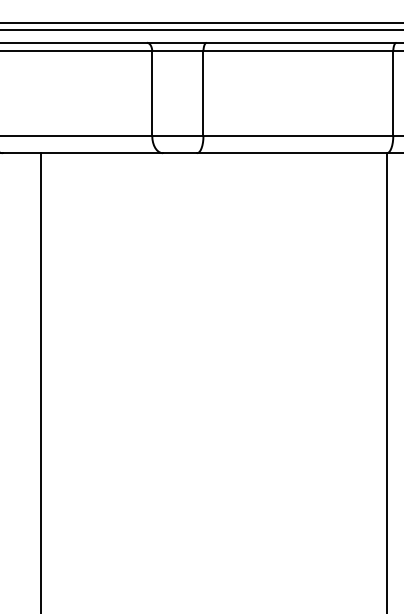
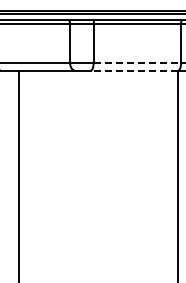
line: (298, 135) -> (137, 62), solid -> dashed
line: (292, 152) -> (134, 70), solid -> dashed

